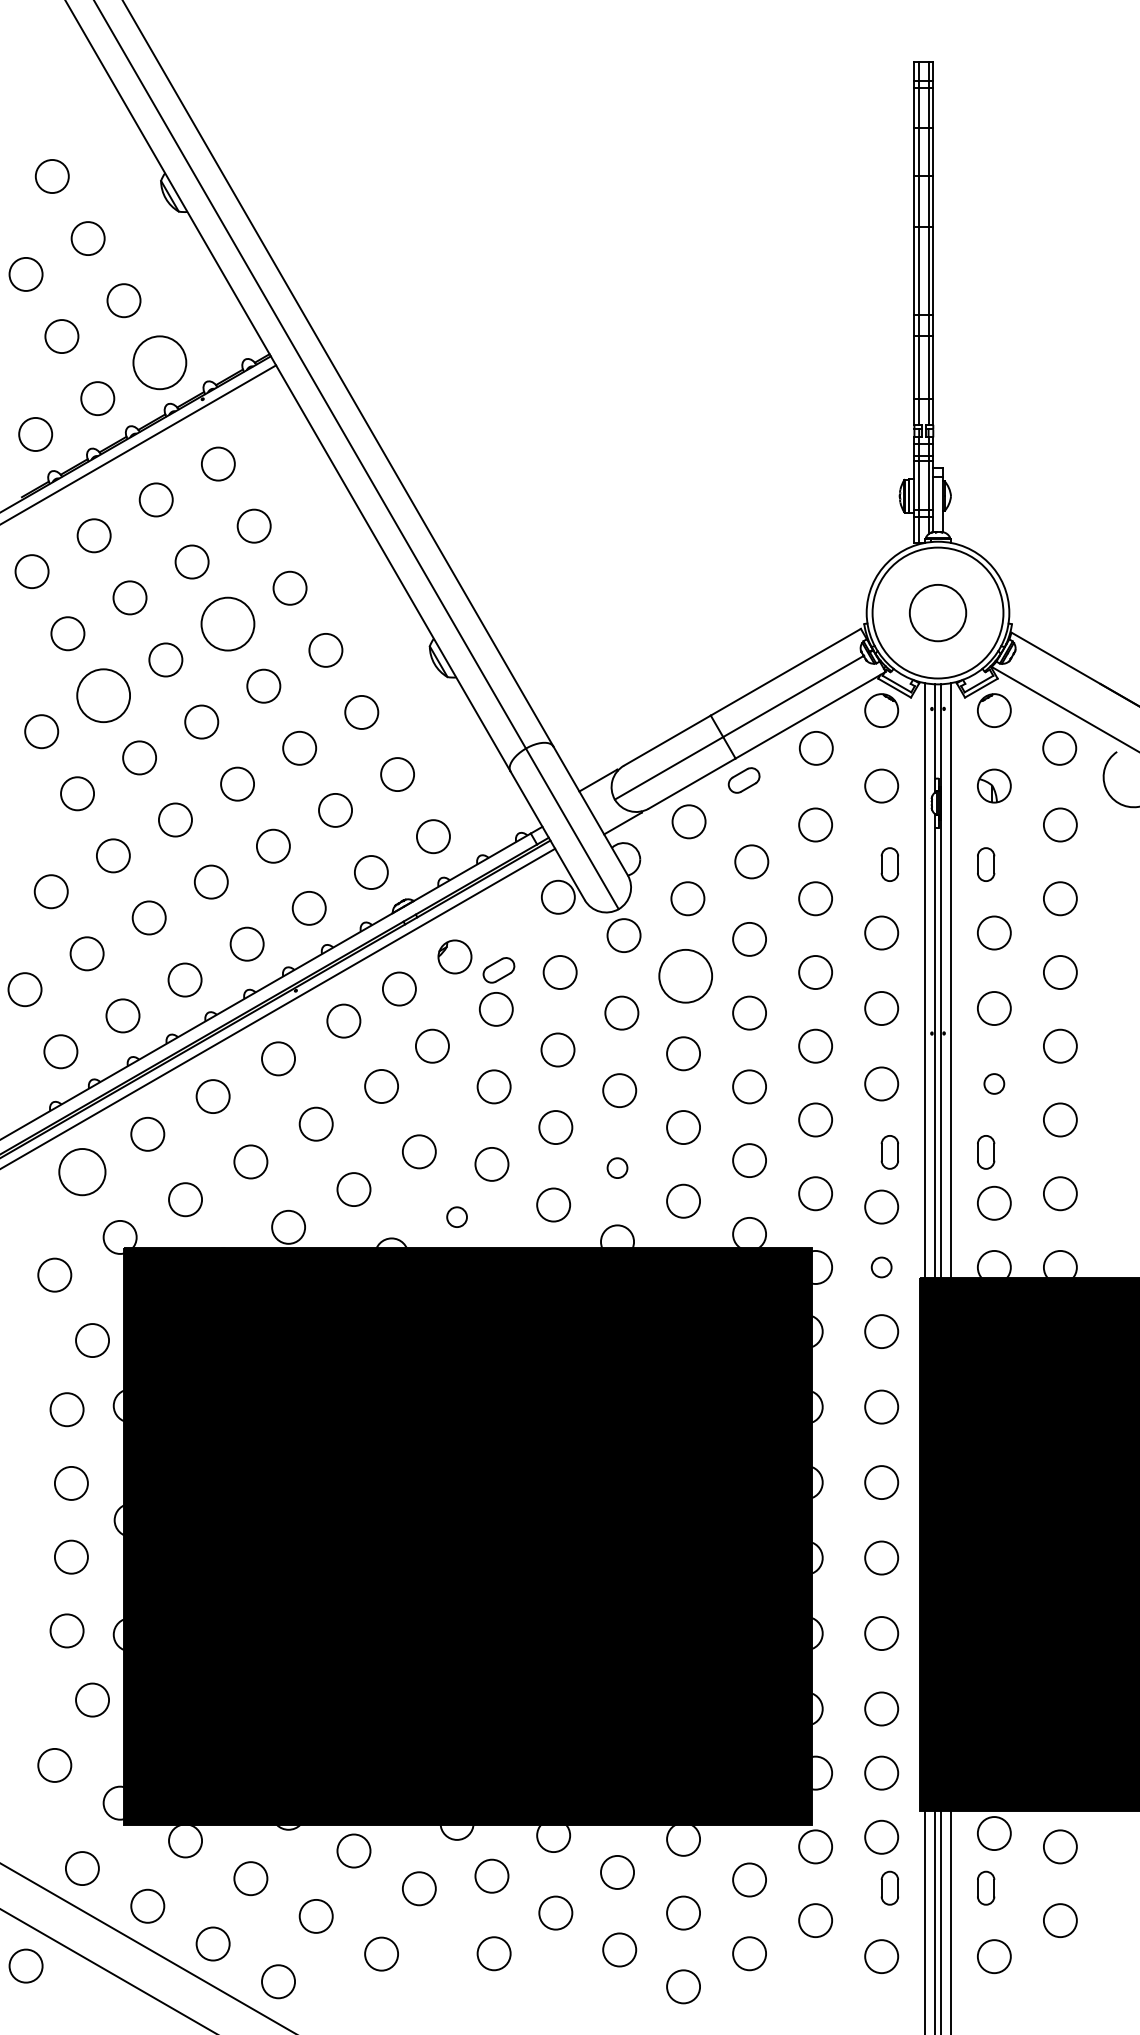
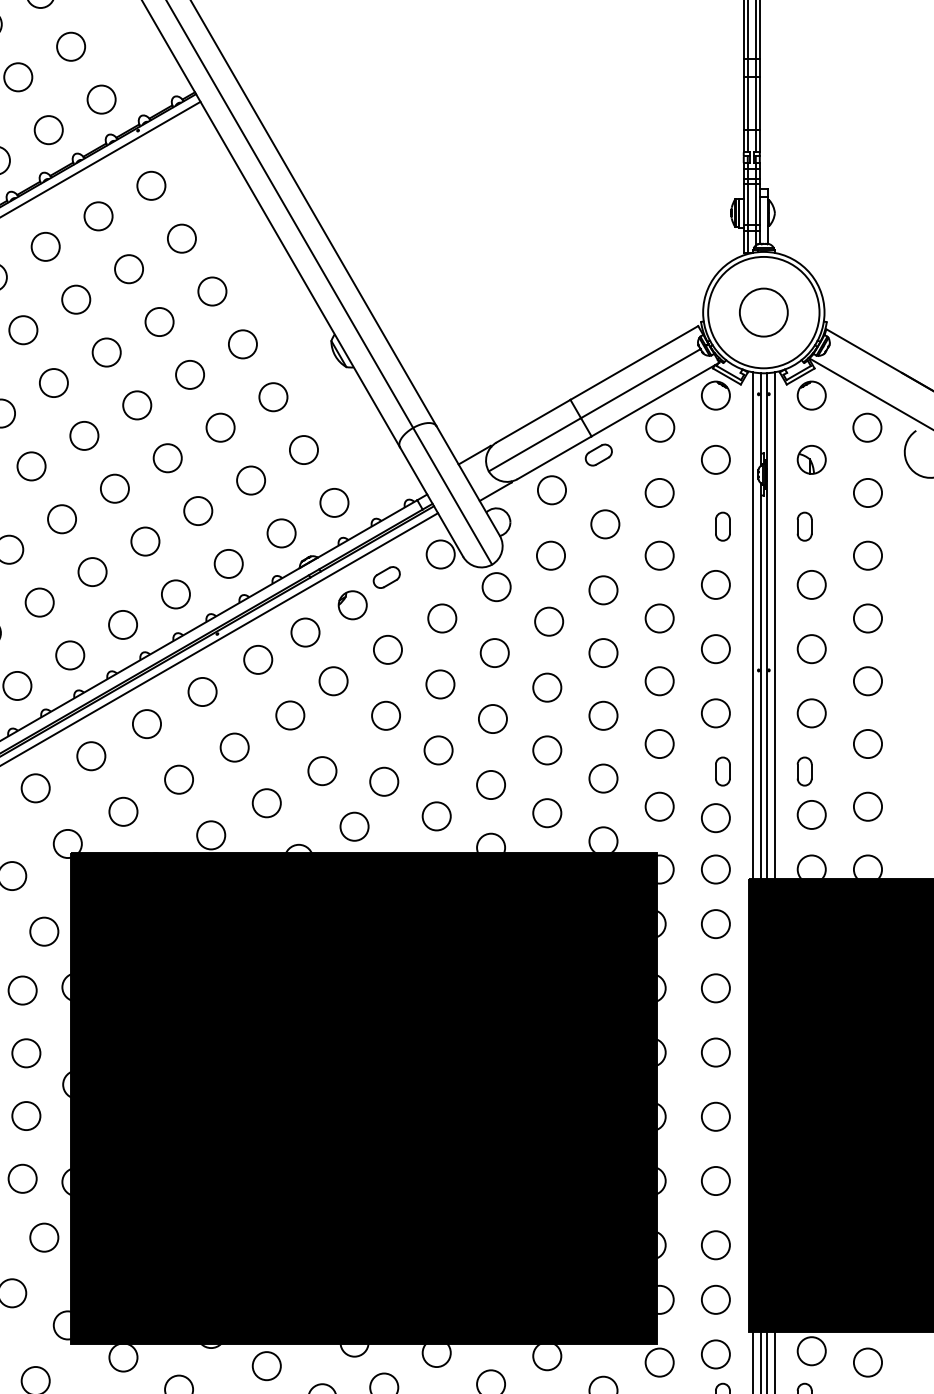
circle: (159, 362) -> (101, 99), size x0.62
circle: (227, 623) -> (159, 321), size x0.62
circle: (103, 695) -> (53, 382), size x0.62
part: (498, 970) -> (386, 577), moved
circle: (685, 975) -> (548, 621), size x0.62
circle: (993, 1083) -> (811, 712), size x1.67
circle: (617, 1167) -> (491, 784), size x1.67
circle: (82, 1171) -> (35, 787), size x0.71
circle: (456, 1216) -> (354, 826), size x1.67
circle: (881, 1266) -> (715, 868), size x1.67

